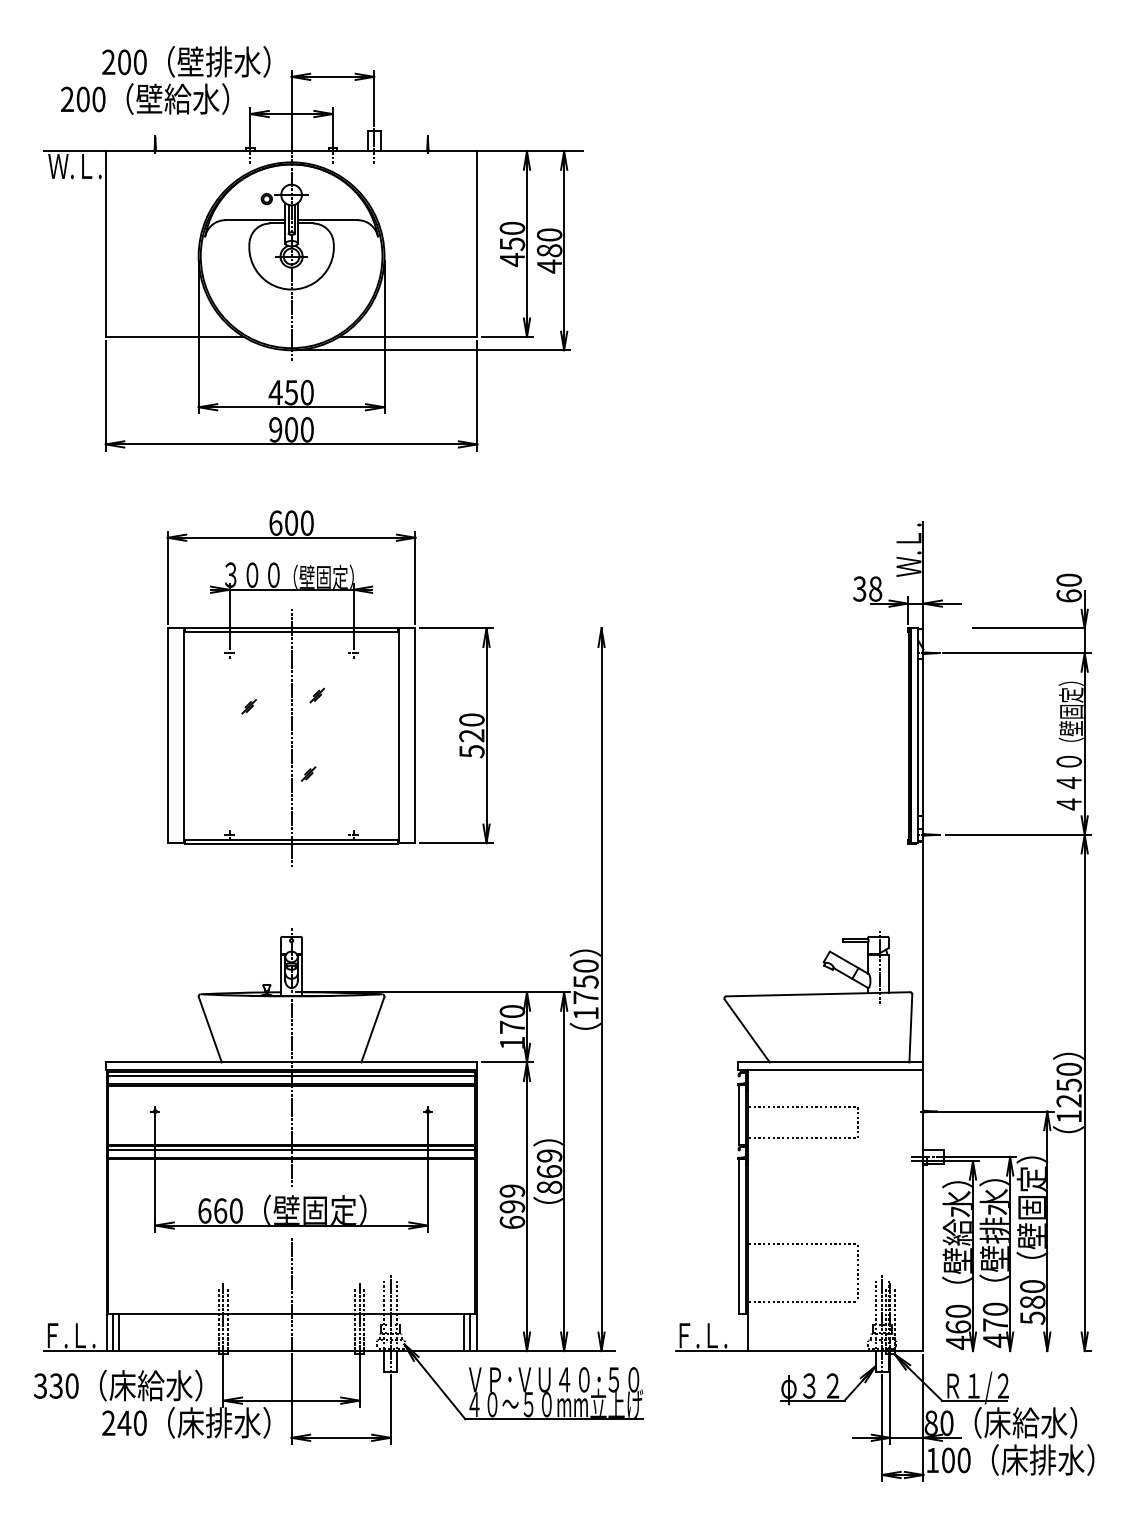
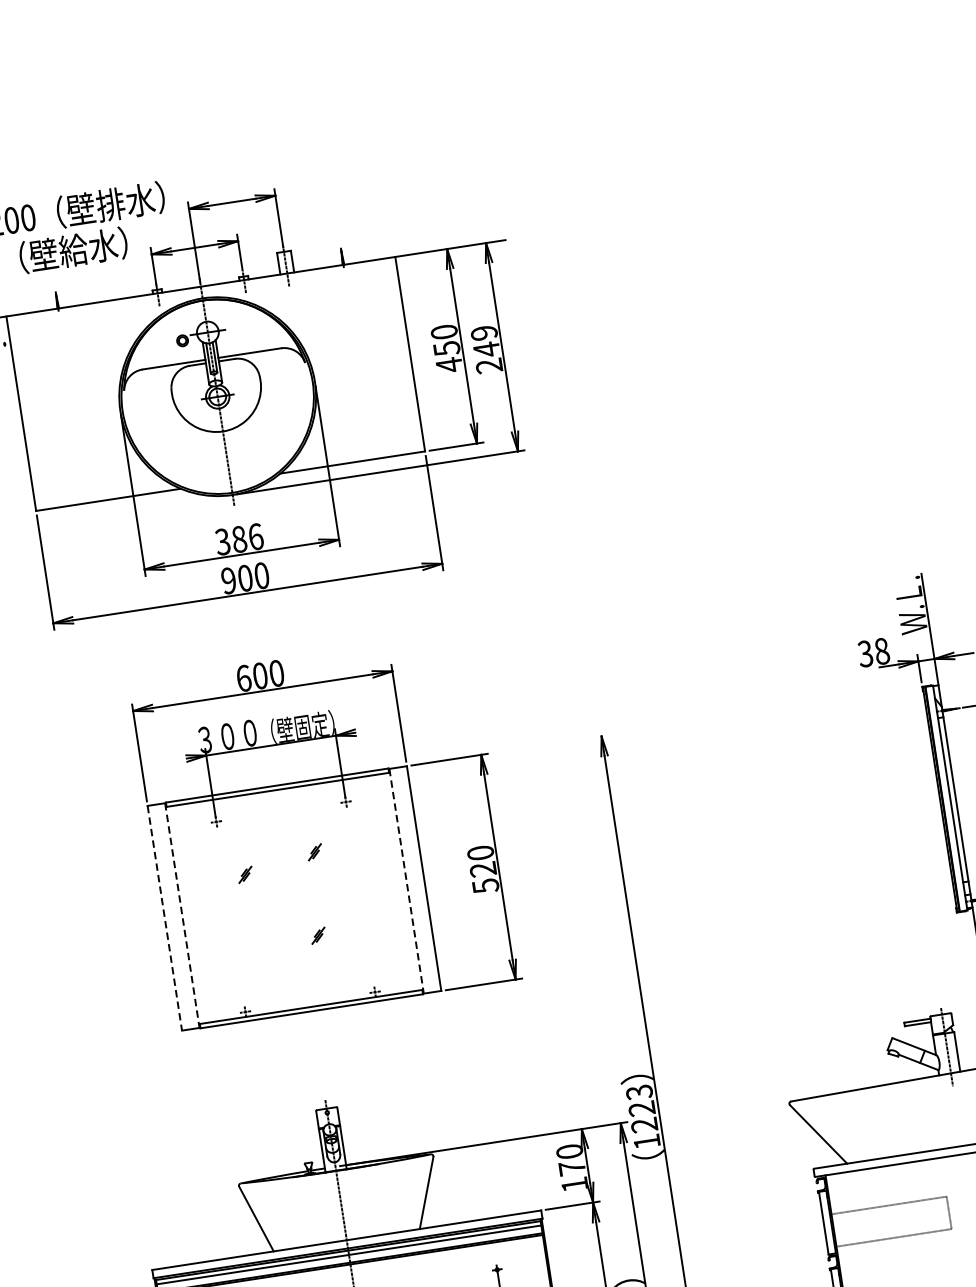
text: (549, 250) -> (486, 349), 480 -> 249
text: (290, 392) -> (238, 539), 450 -> 386
line: (167, 736) -> (164, 919), solid -> dashed
line: (184, 736) -> (182, 916), solid -> dashed
line: (398, 736) -> (406, 882), solid -> dashed
line: (291, 738) -> (294, 901), removed
text: (585, 981) -> (641, 1108), 1750 -> 1223

